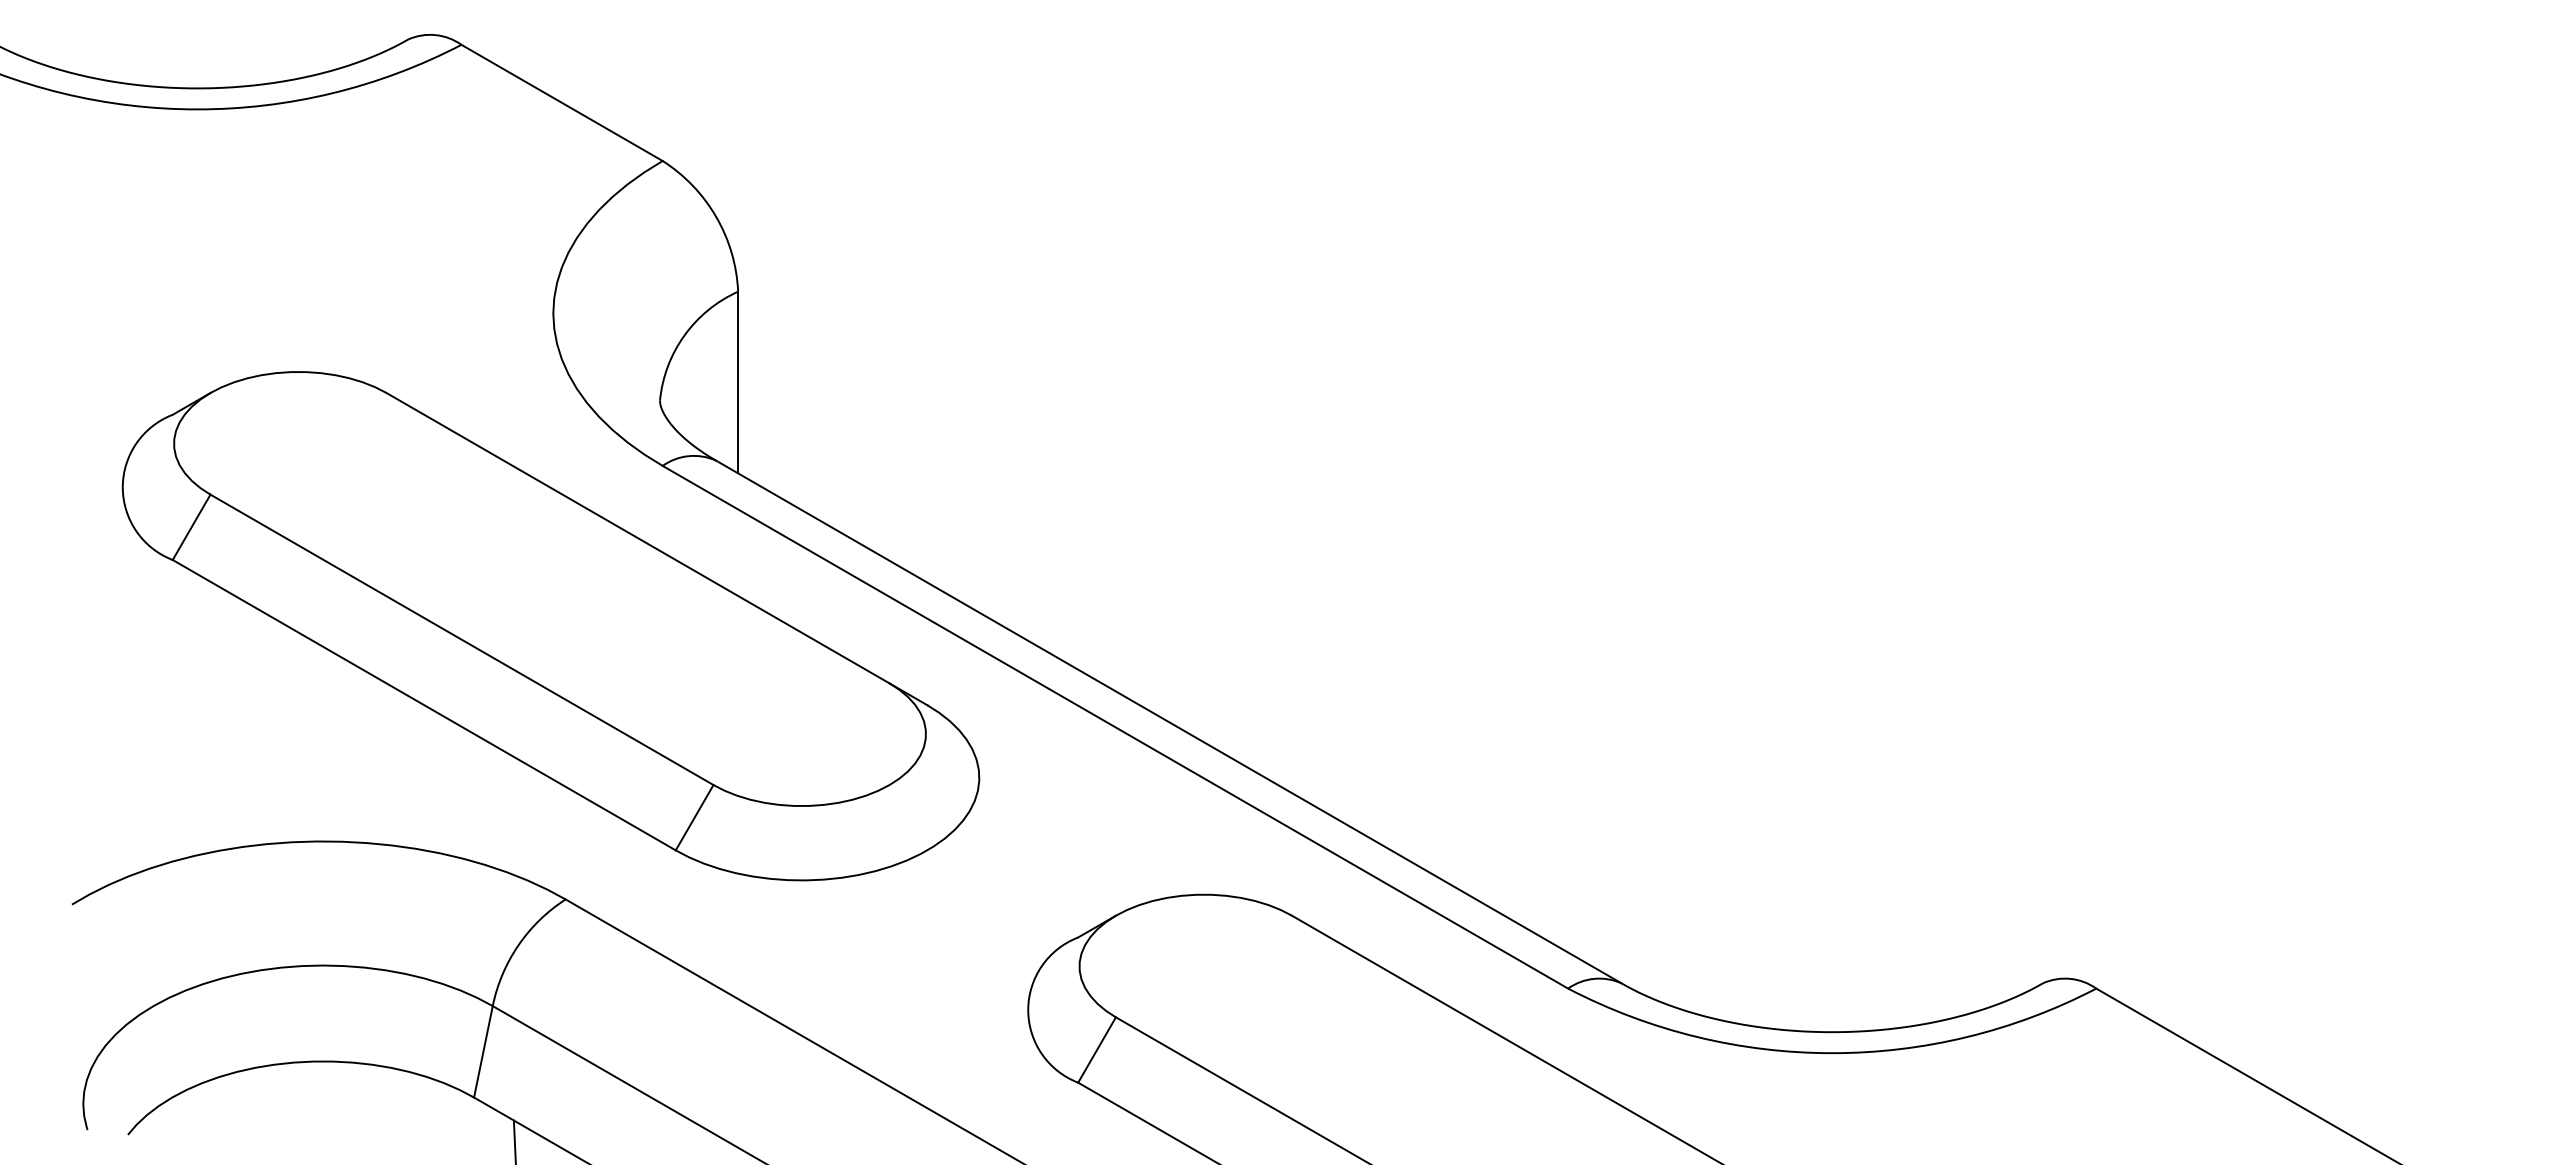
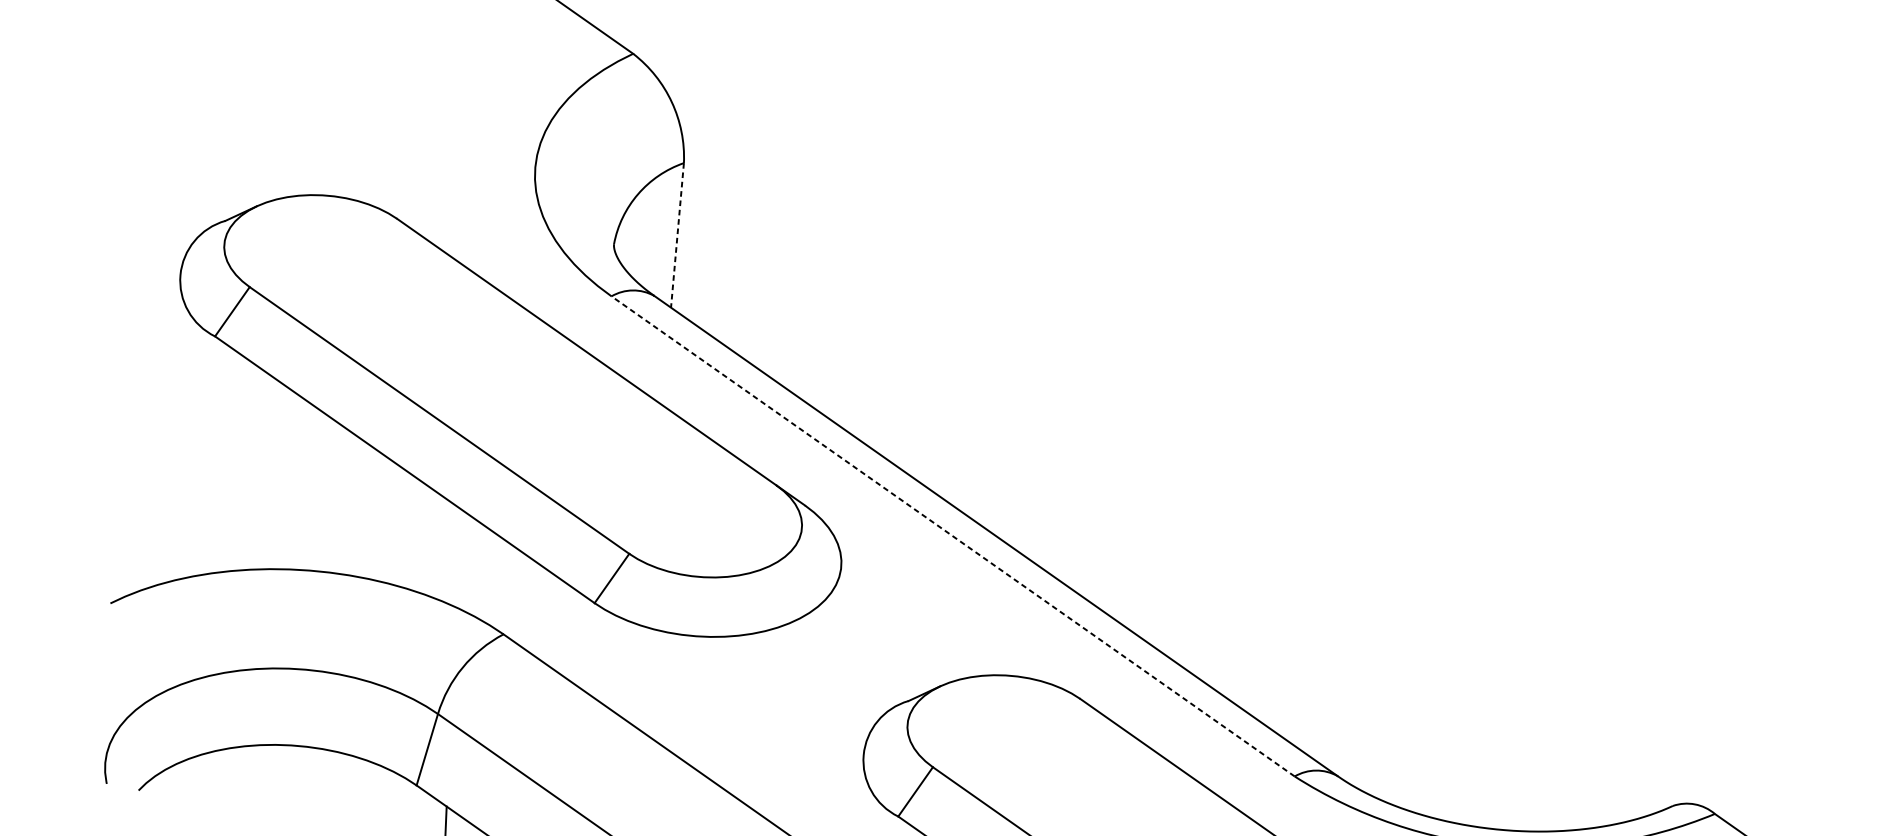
line: (738, 382) -> (677, 235), solid -> dashed
line: (1115, 727) -> (953, 536), solid -> dashed

